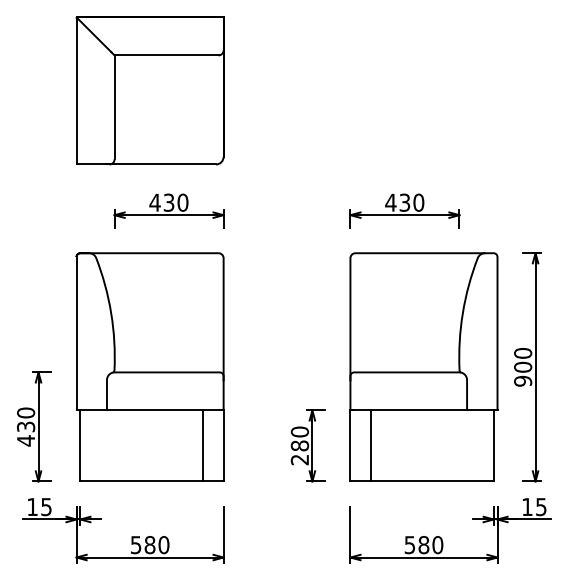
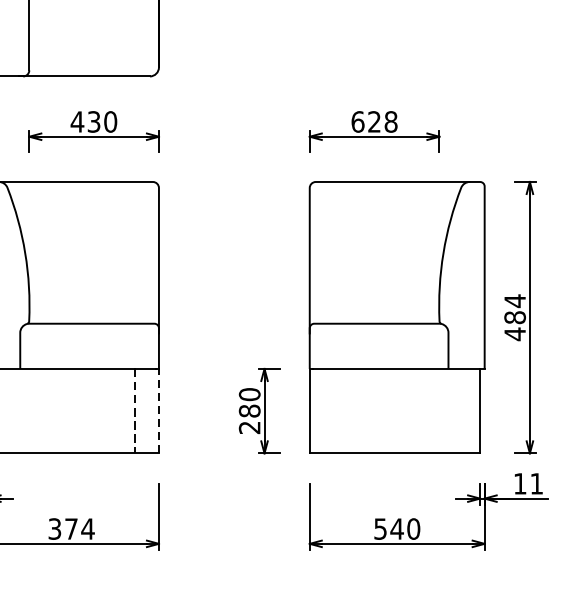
text: (404, 202) -> (374, 121), 430 -> 628
text: (523, 367) -> (515, 317), 900 -> 484
line: (203, 445) -> (135, 410), solid -> dashed
line: (223, 445) -> (158, 410), solid -> dashed
line: (370, 445) -> (333, 410), removed
text: (541, 507) -> (536, 484), 15 -> 11
text: (150, 545) -> (72, 529), 580 -> 374
text: (423, 545) -> (396, 529), 580 -> 540

